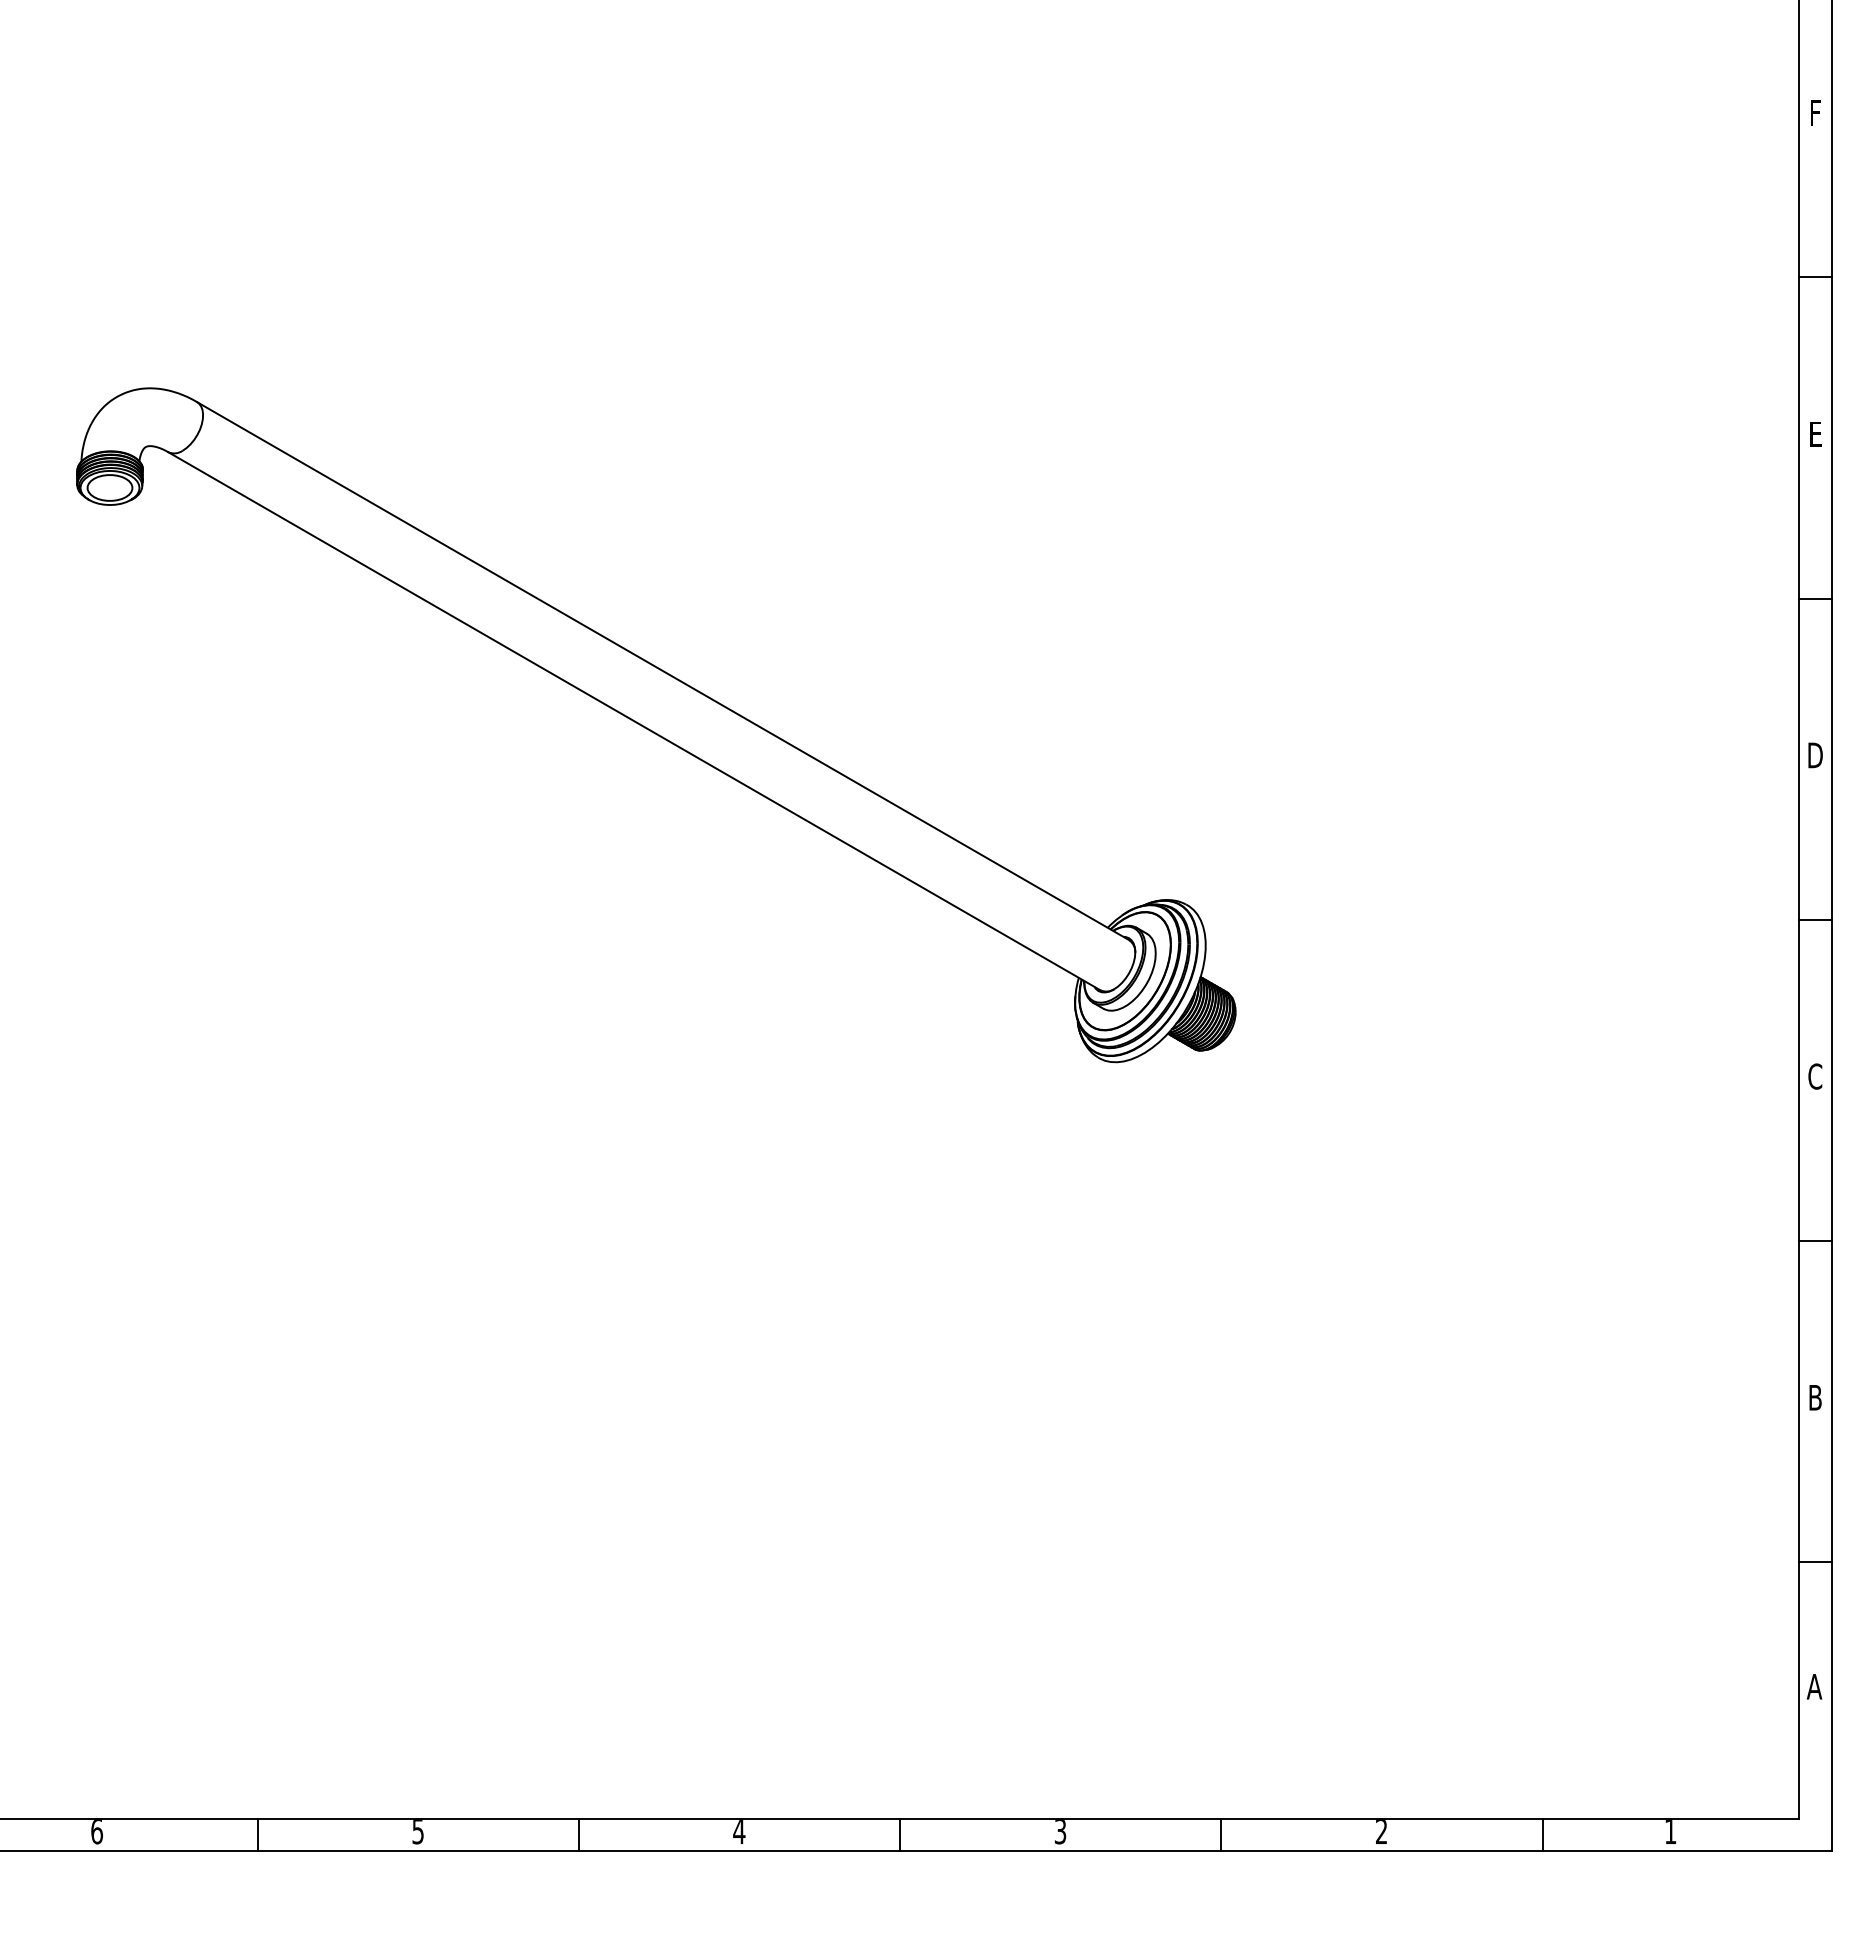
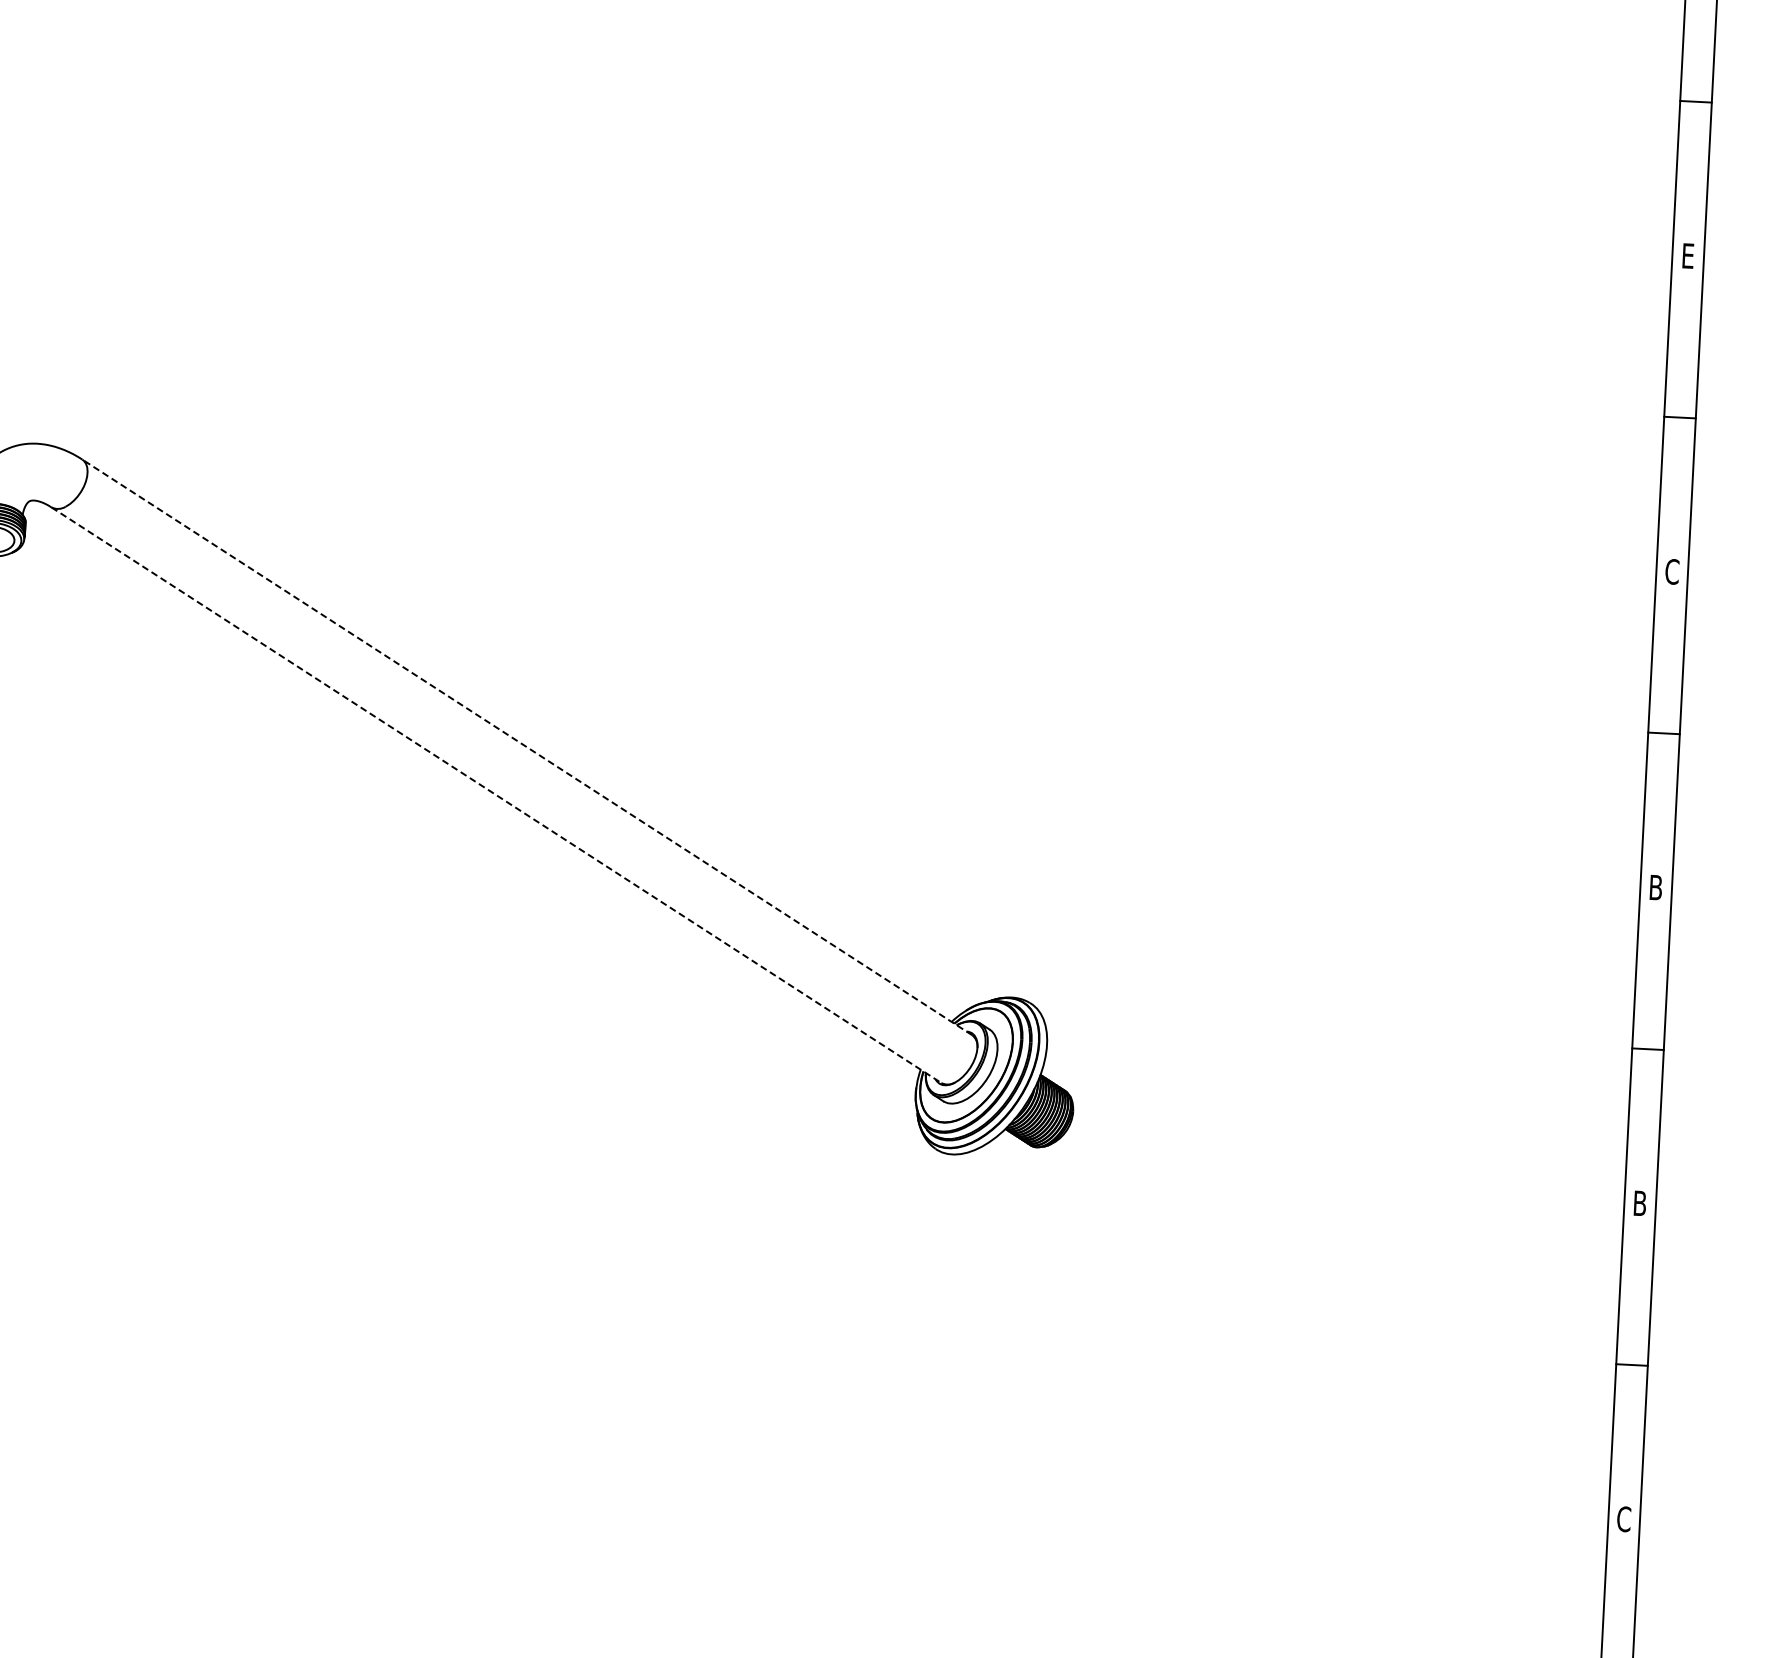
text: (1815, 112) -> (1688, 255), F -> E
text: (1815, 434) -> (1672, 572), E -> C
line: (662, 670) -> (526, 746), solid -> dashed
line: (634, 721) -> (496, 795), solid -> dashed
text: (1815, 755) -> (1656, 887), D -> B
text: (1815, 1076) -> (1640, 1203), C -> B
text: (1815, 1397) -> (1624, 1519), B -> C

